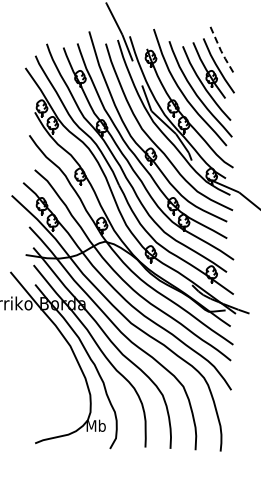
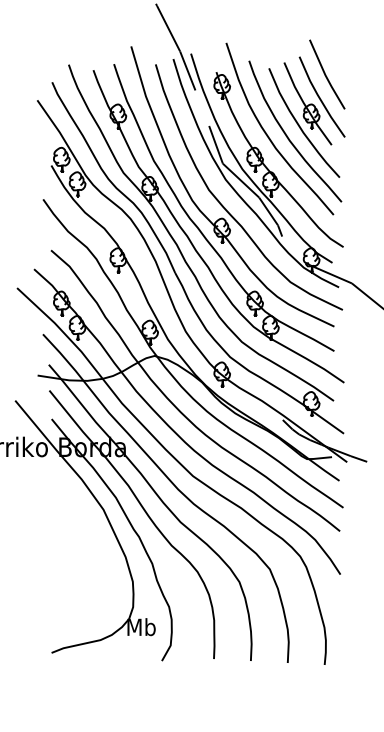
line: (221, 51) -> (325, 75), dashed -> solid

